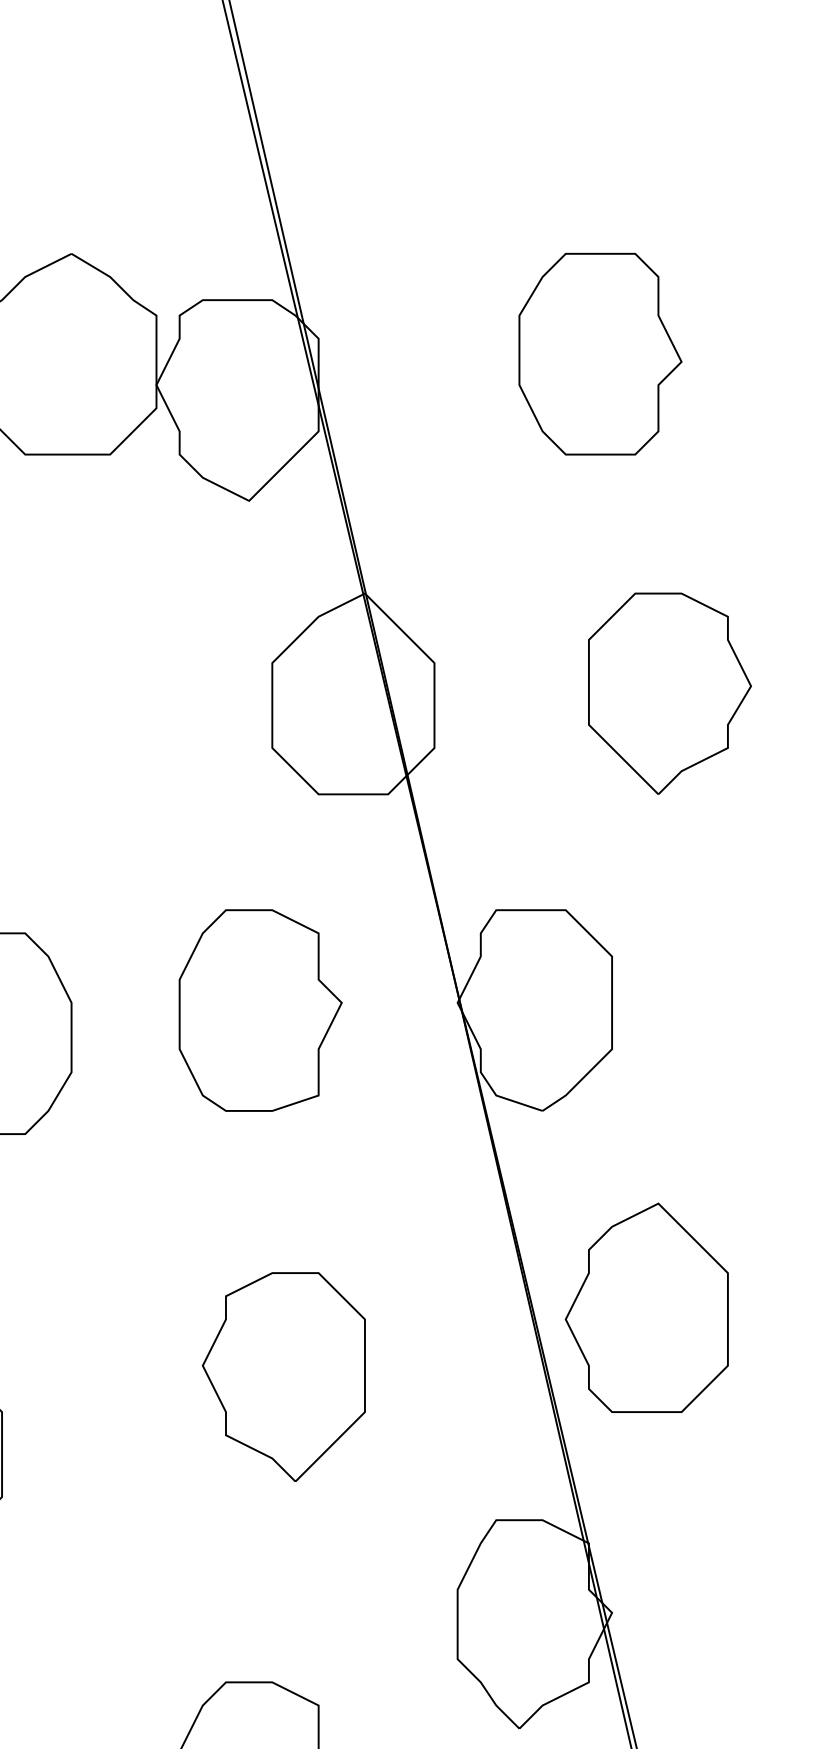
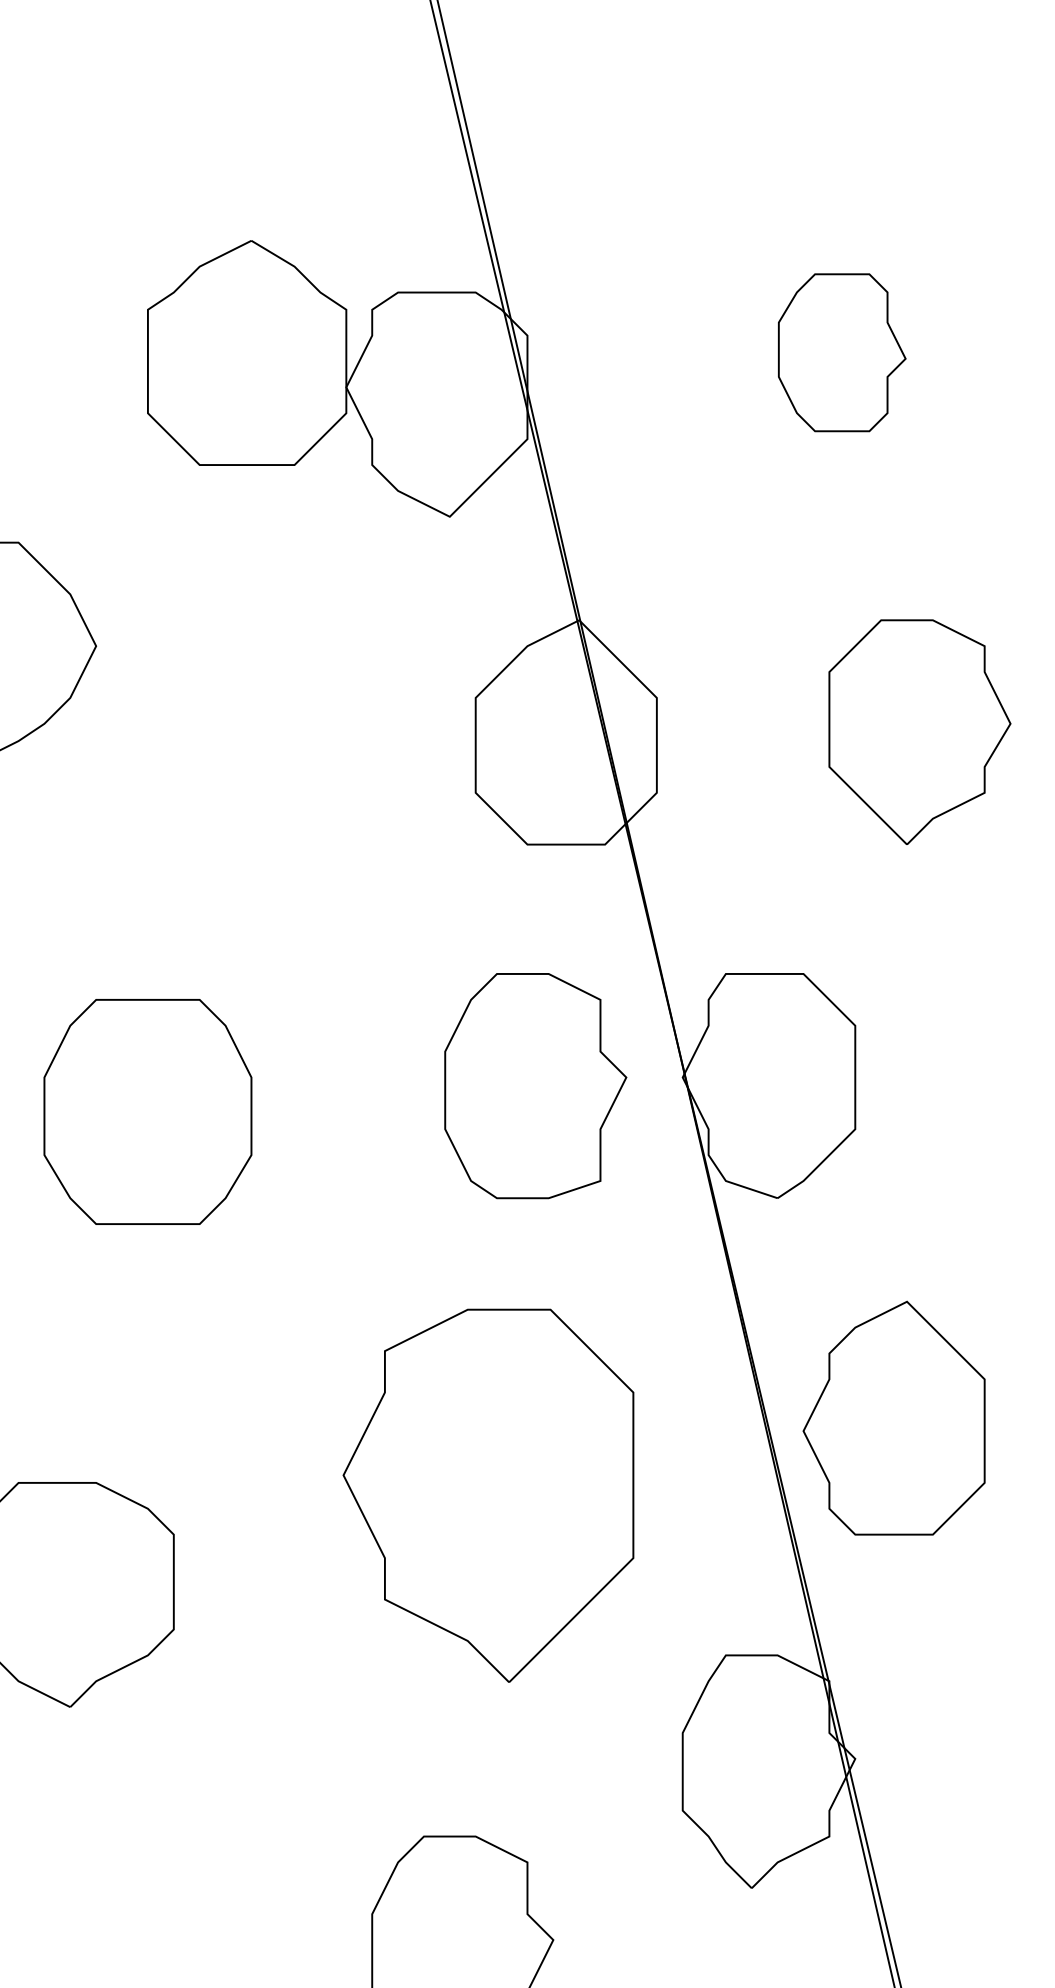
part: (599, 353) -> (841, 352), size x0.7
part: (260, 1010) -> (535, 1086), moved
part: (283, 1377) -> (488, 1495), size x1.6

